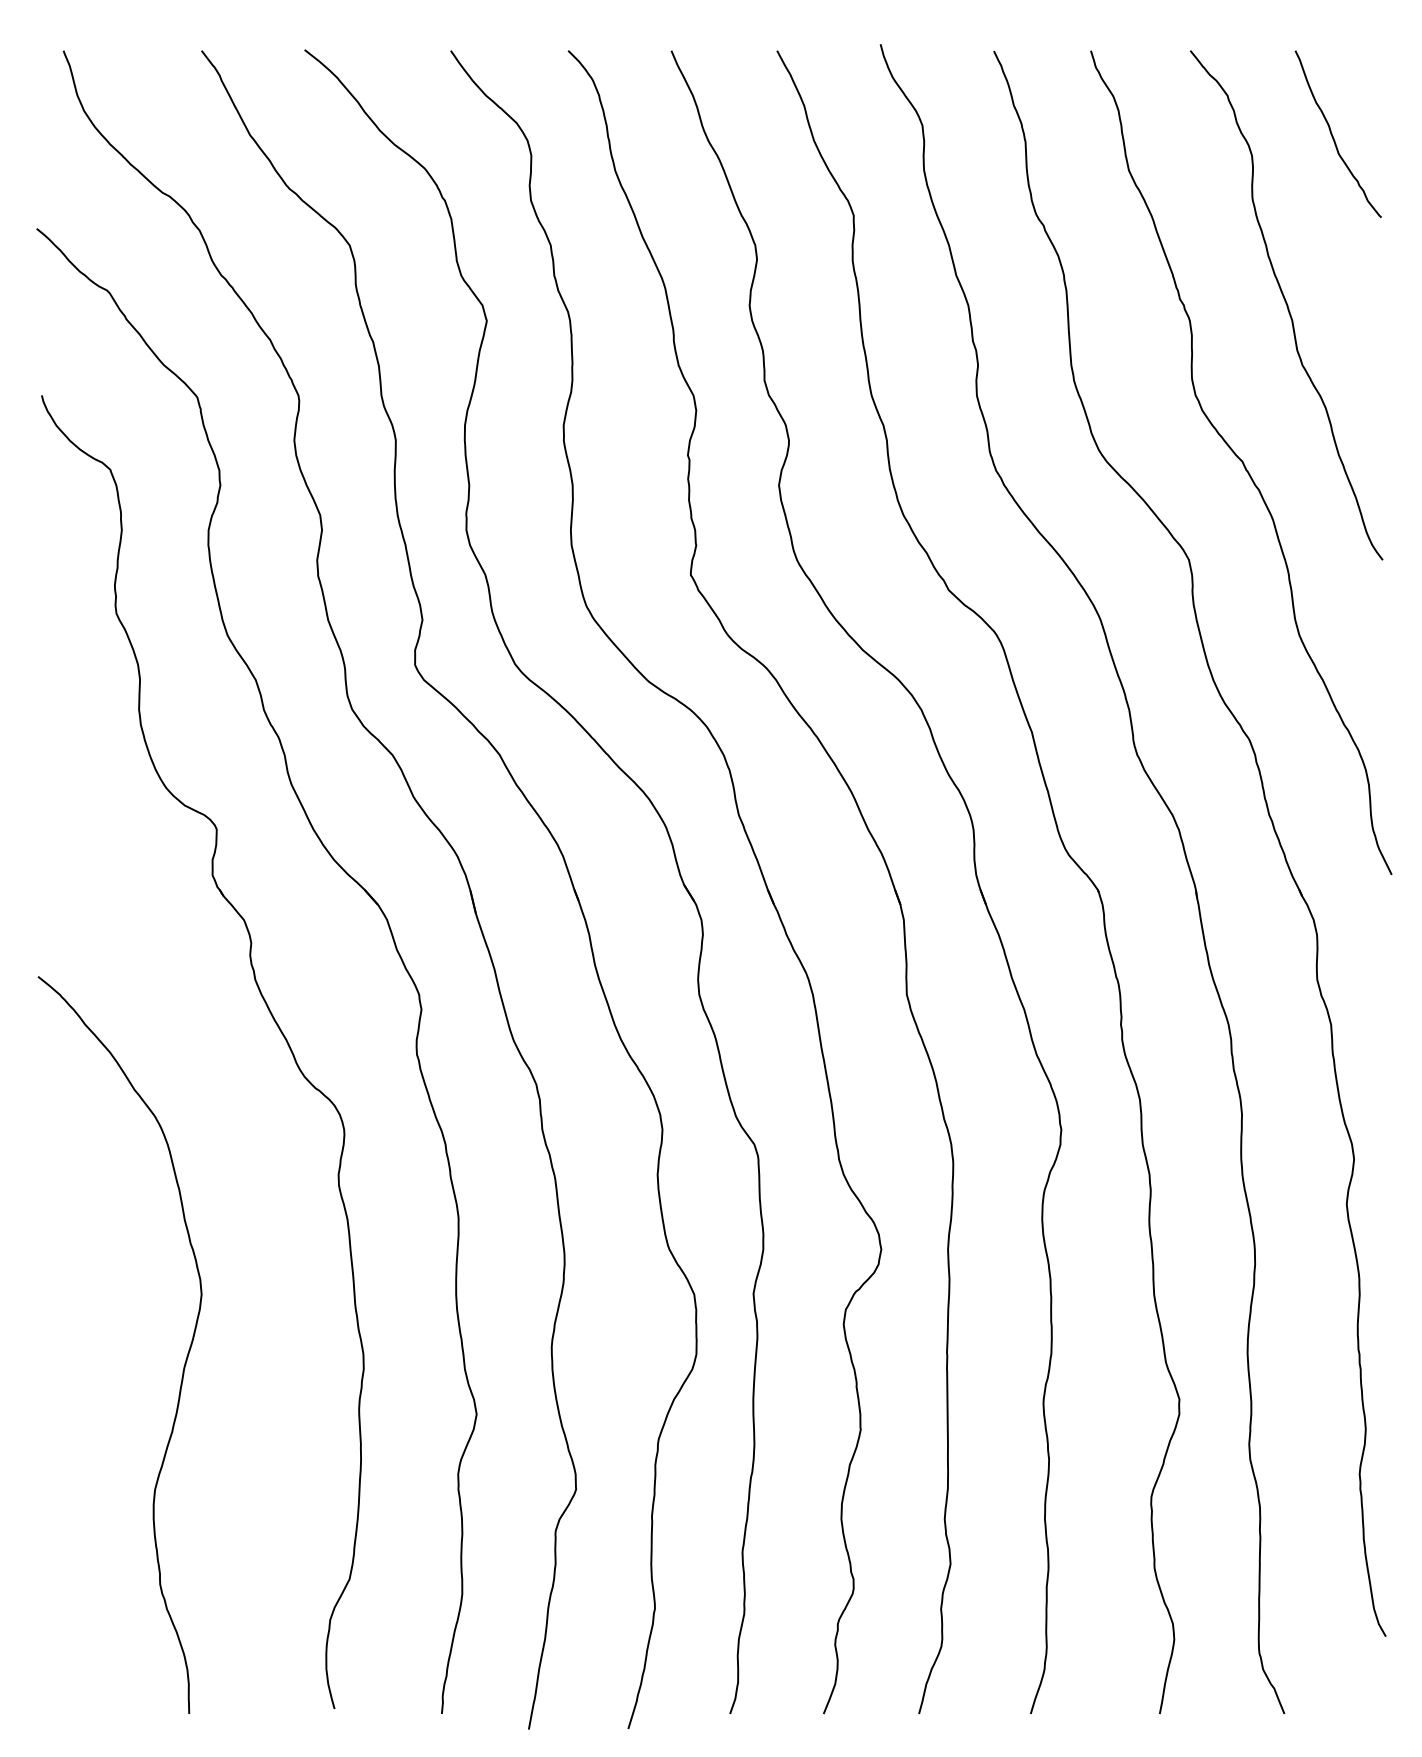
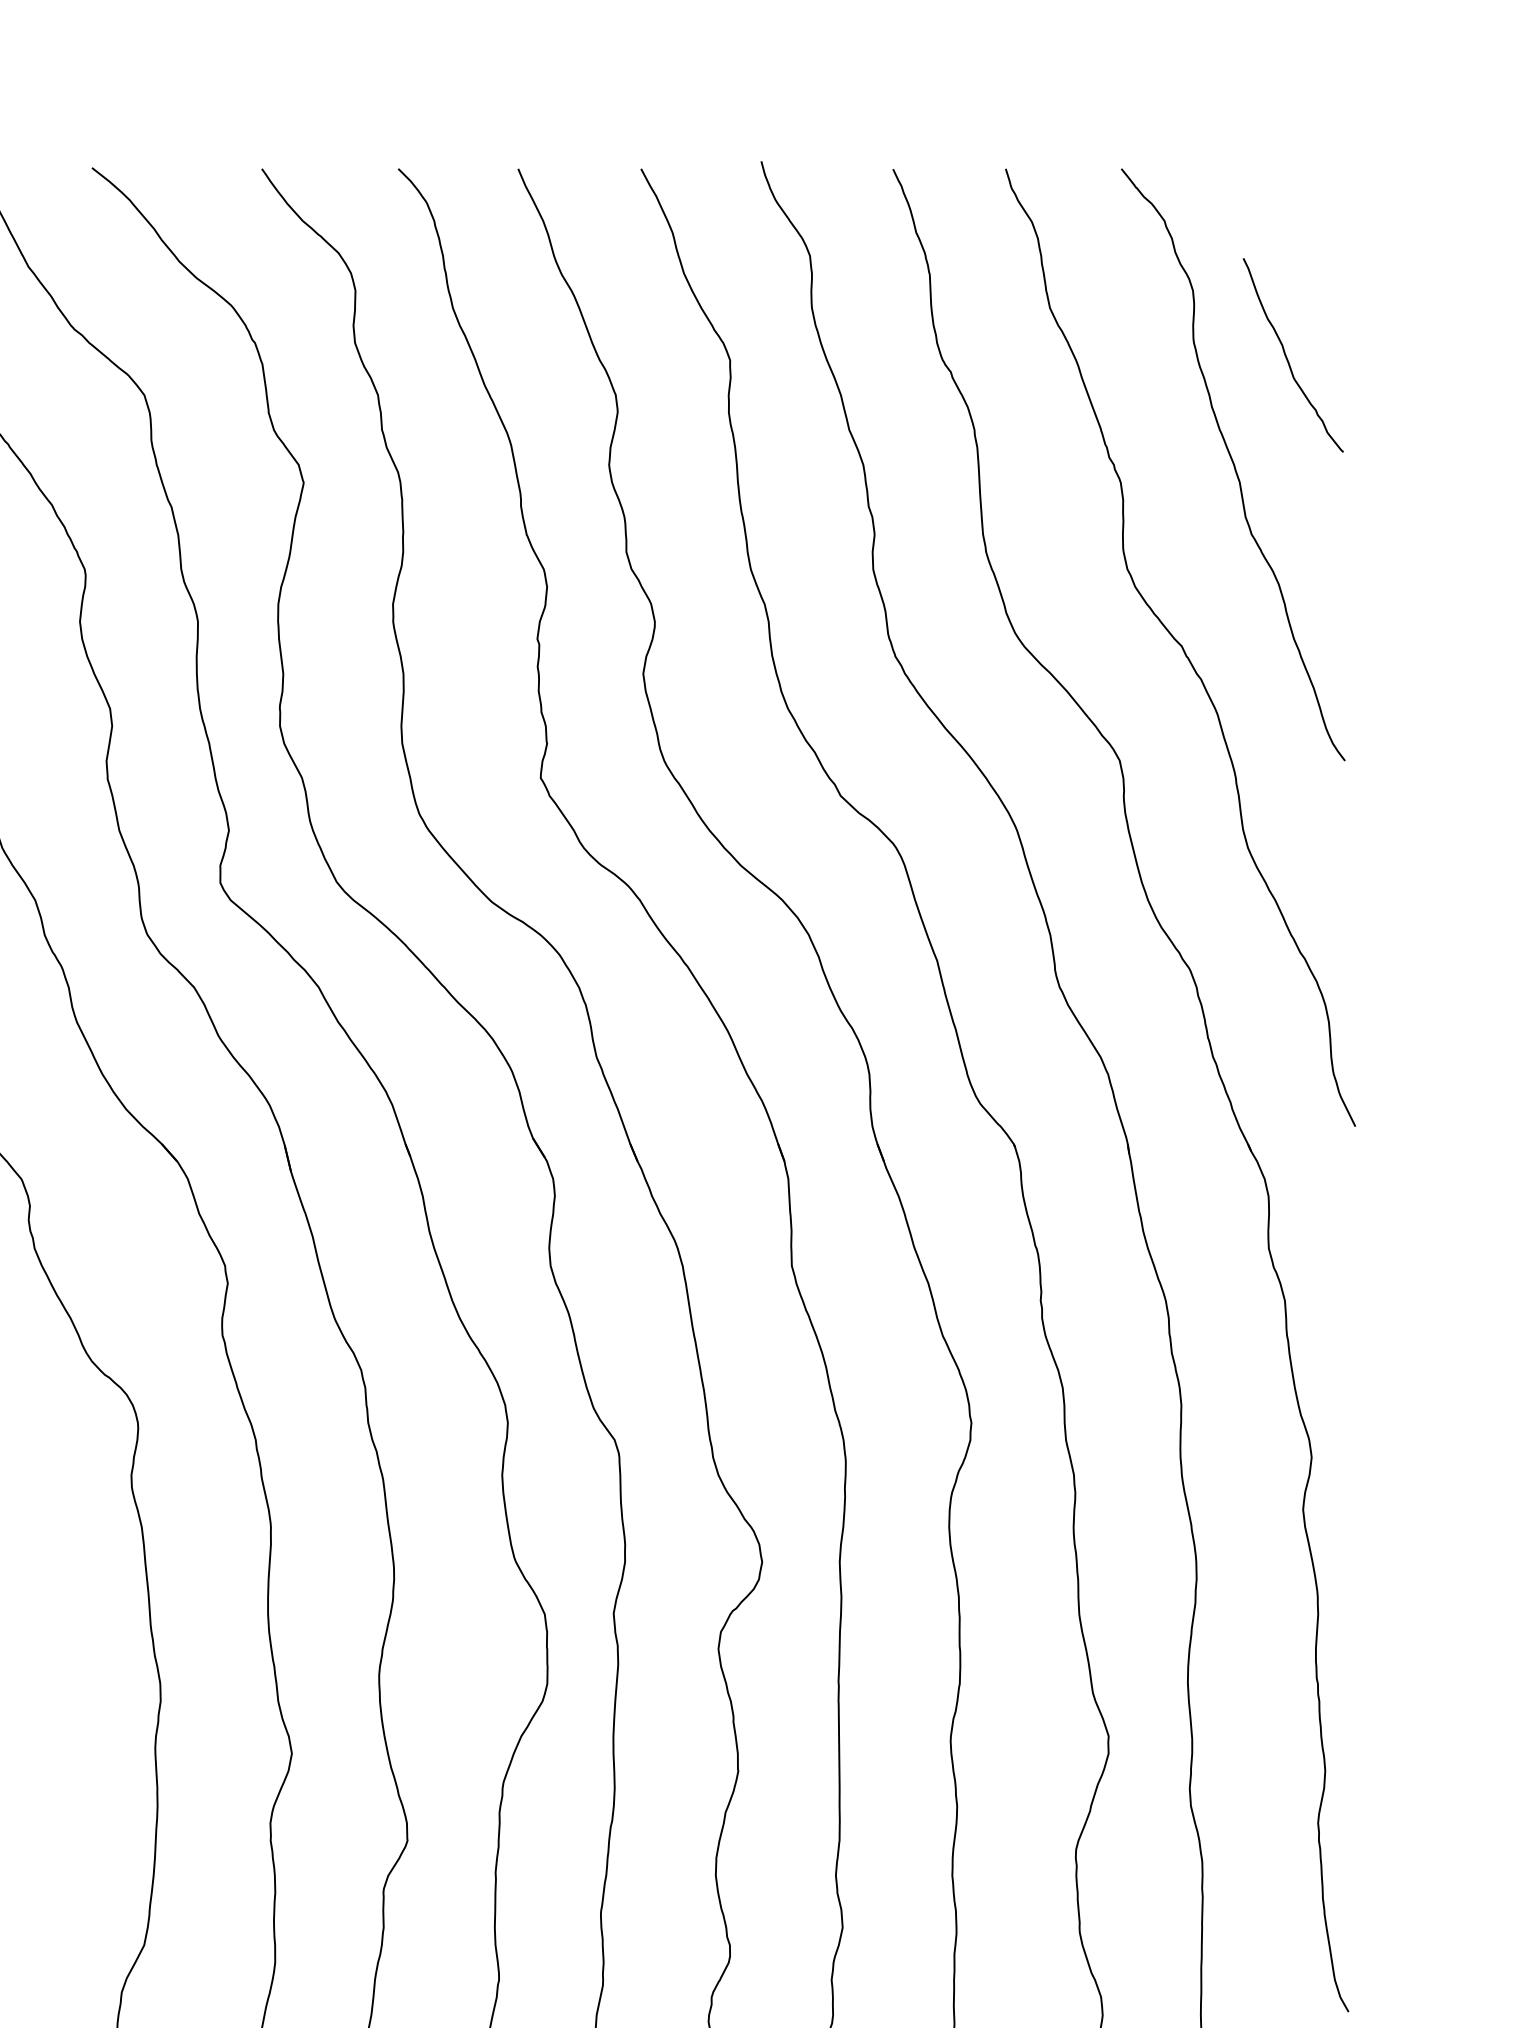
curve: (1333, 135) -> (1287, 356), moved

